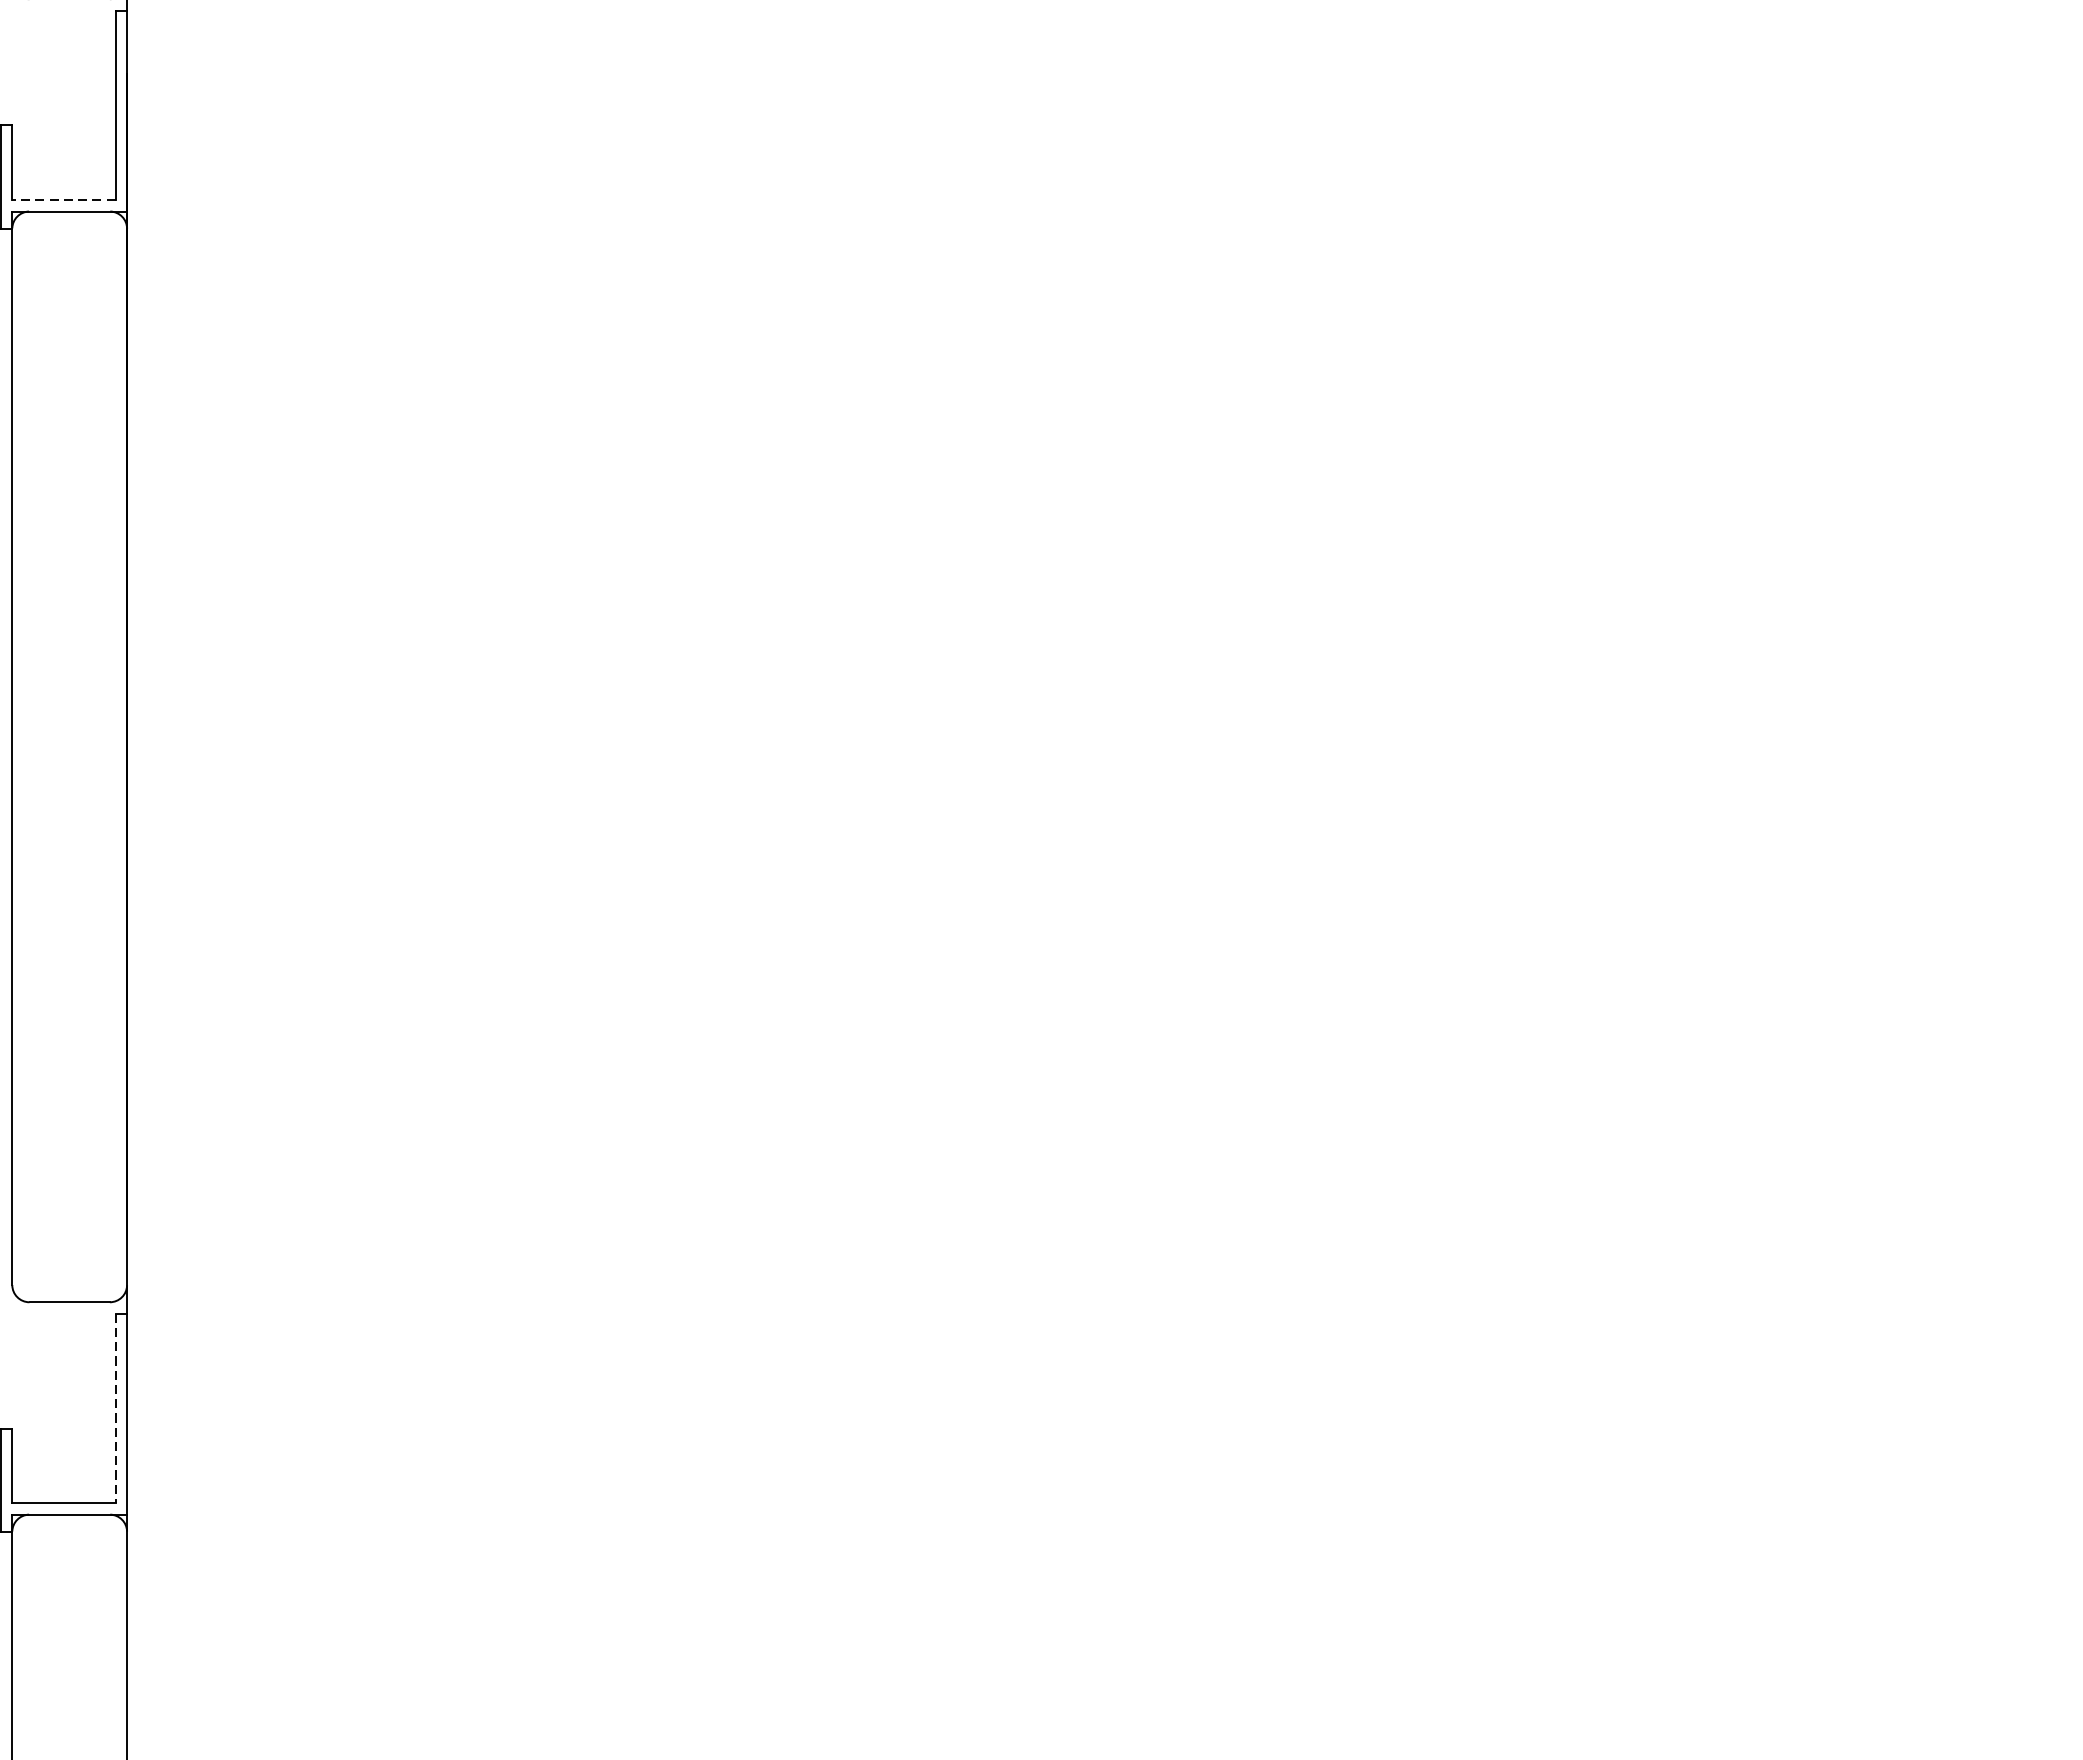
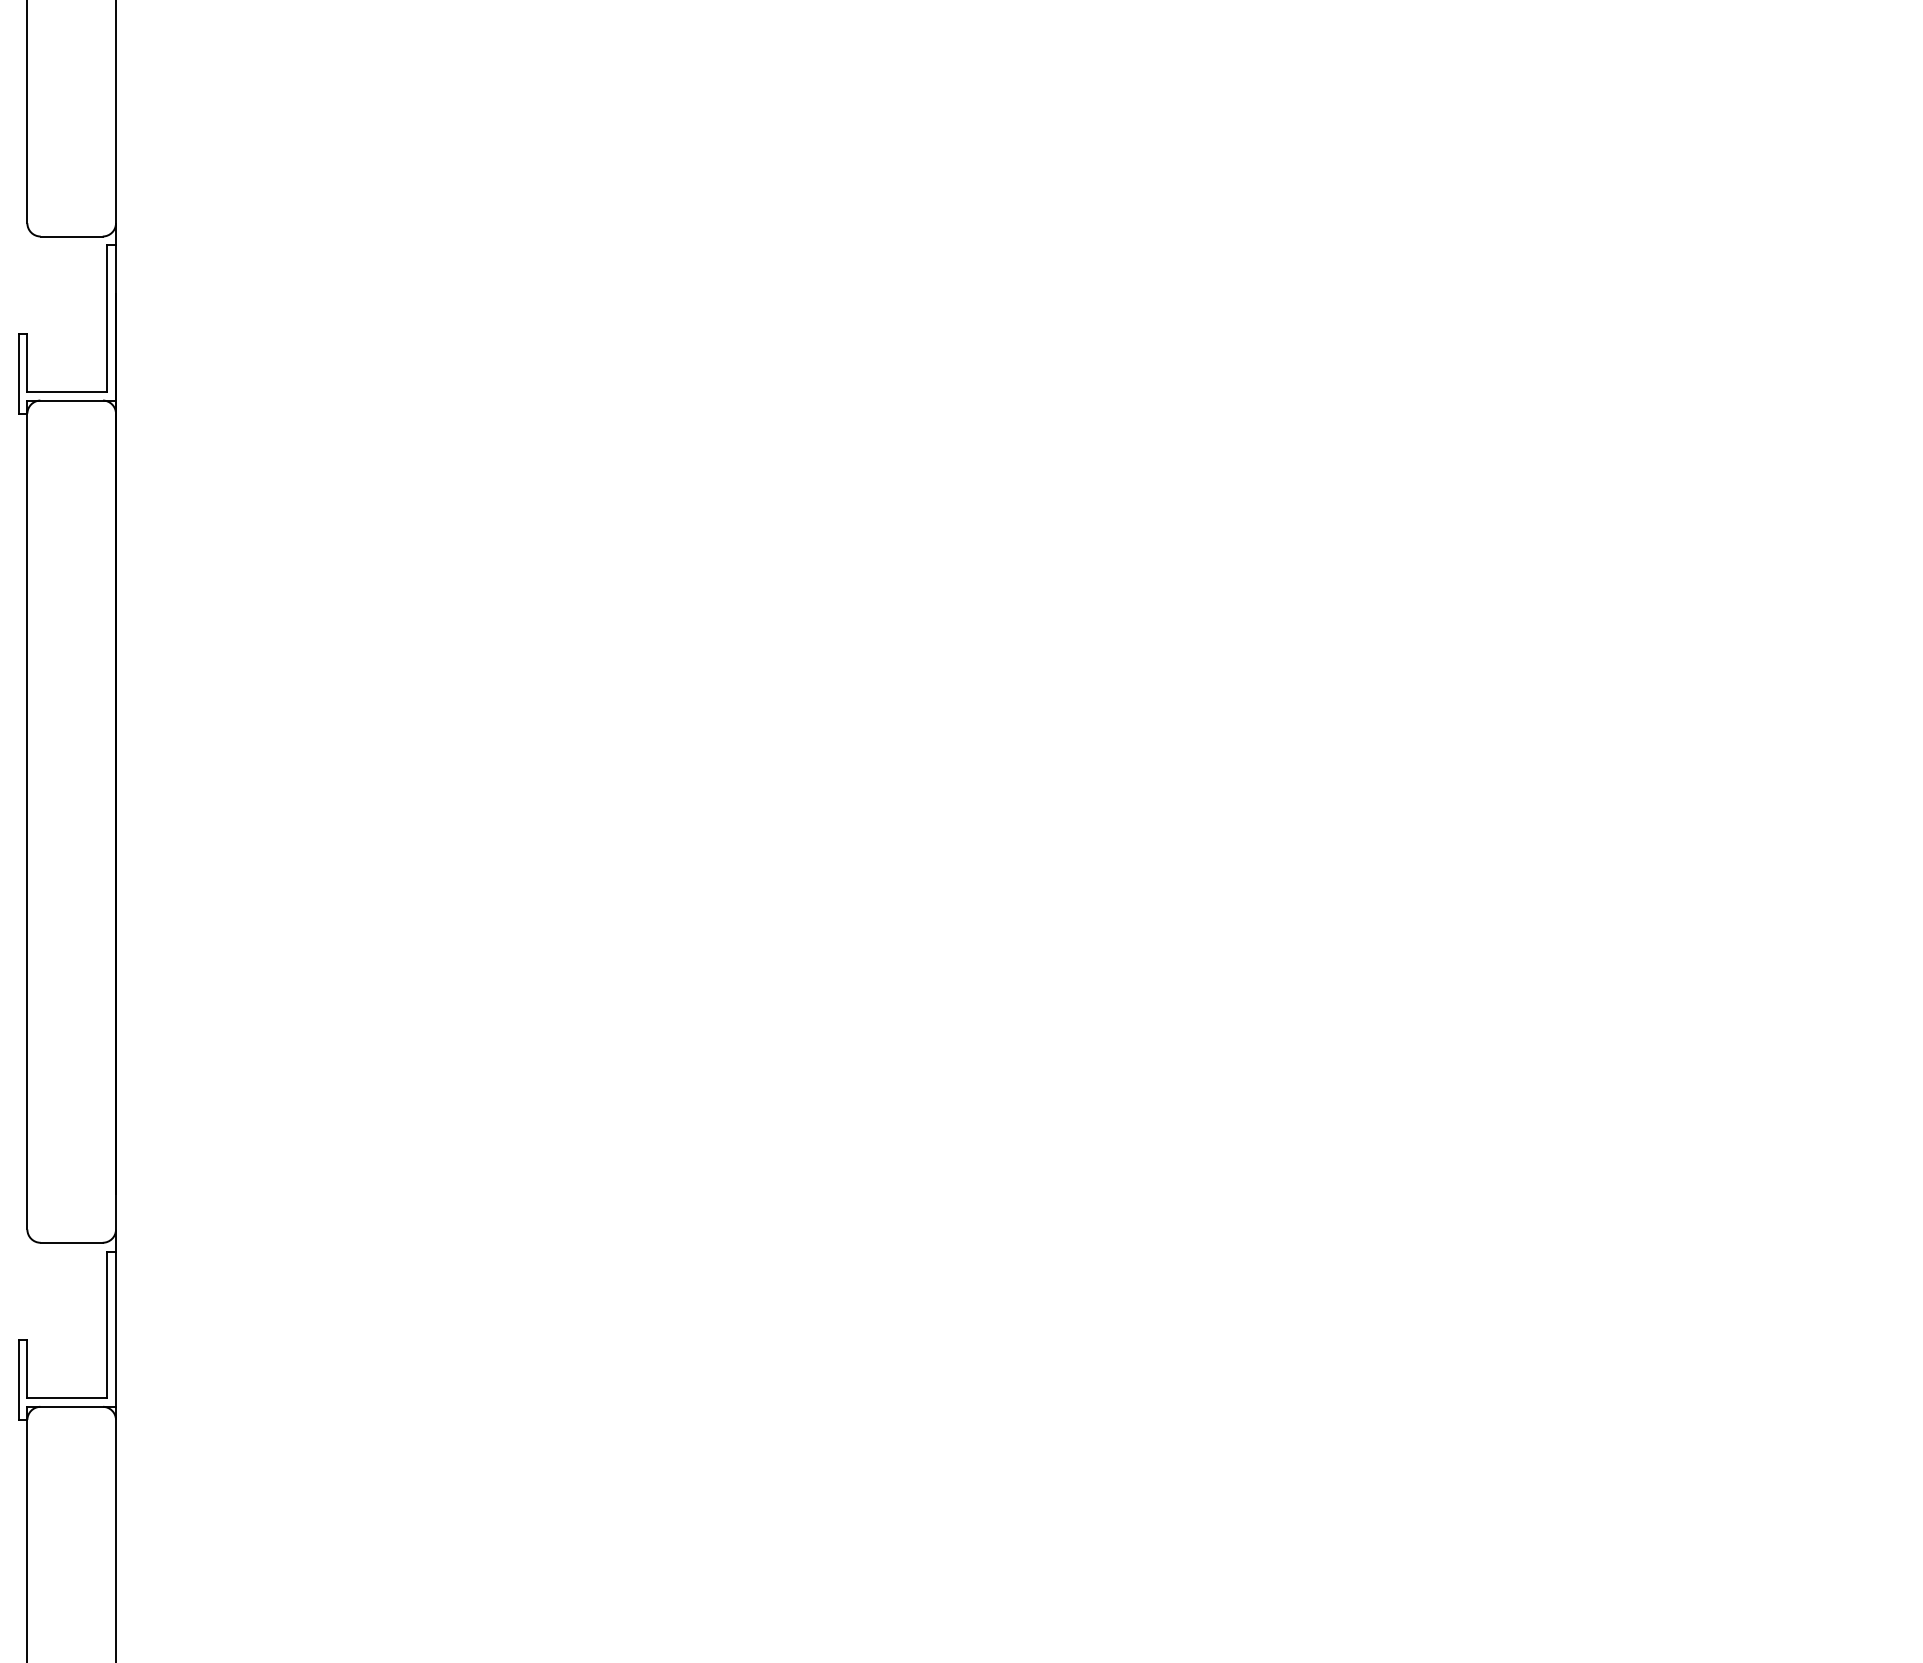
line: (64, 199) -> (67, 391), dashed -> solid
line: (116, 1409) -> (107, 1325), dashed -> solid

